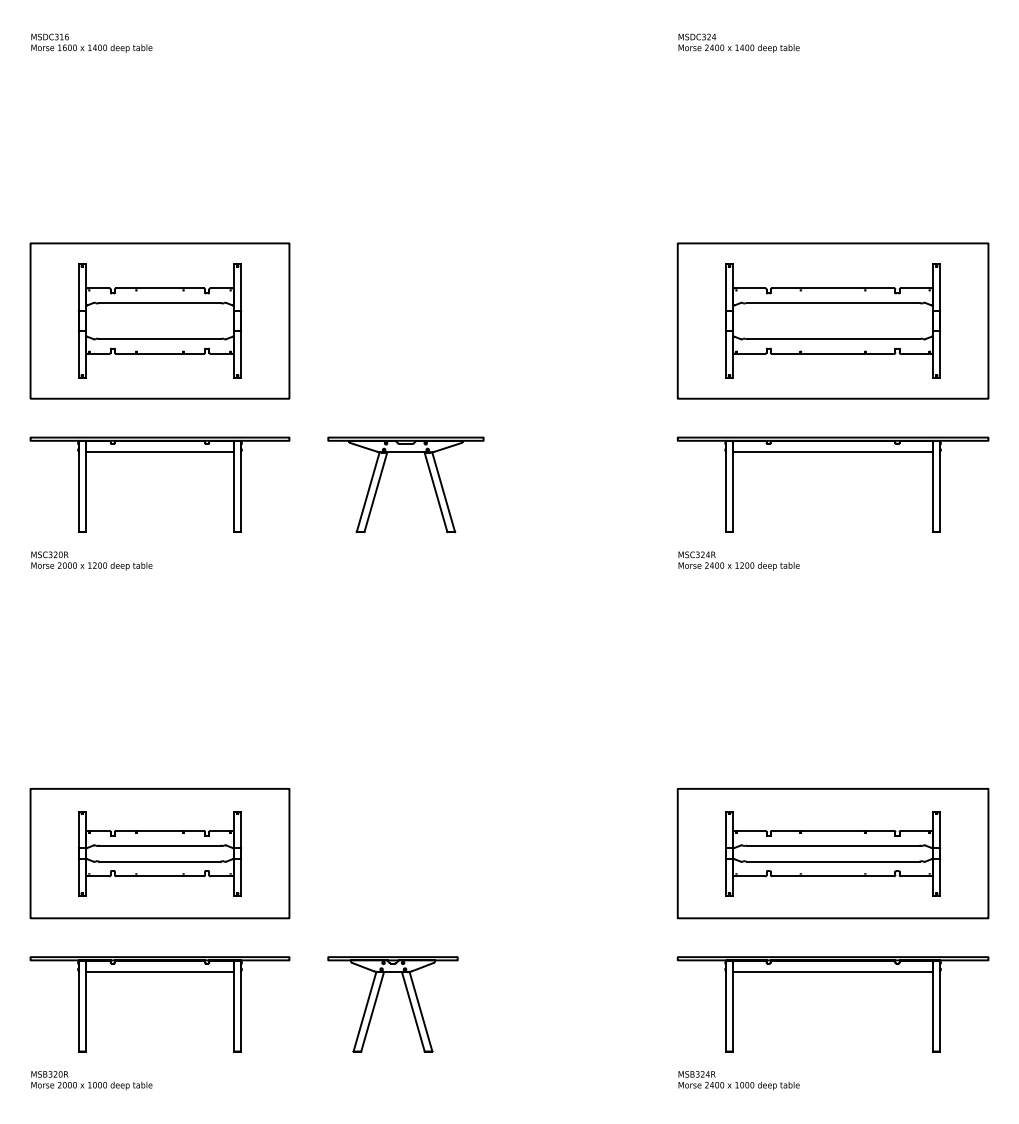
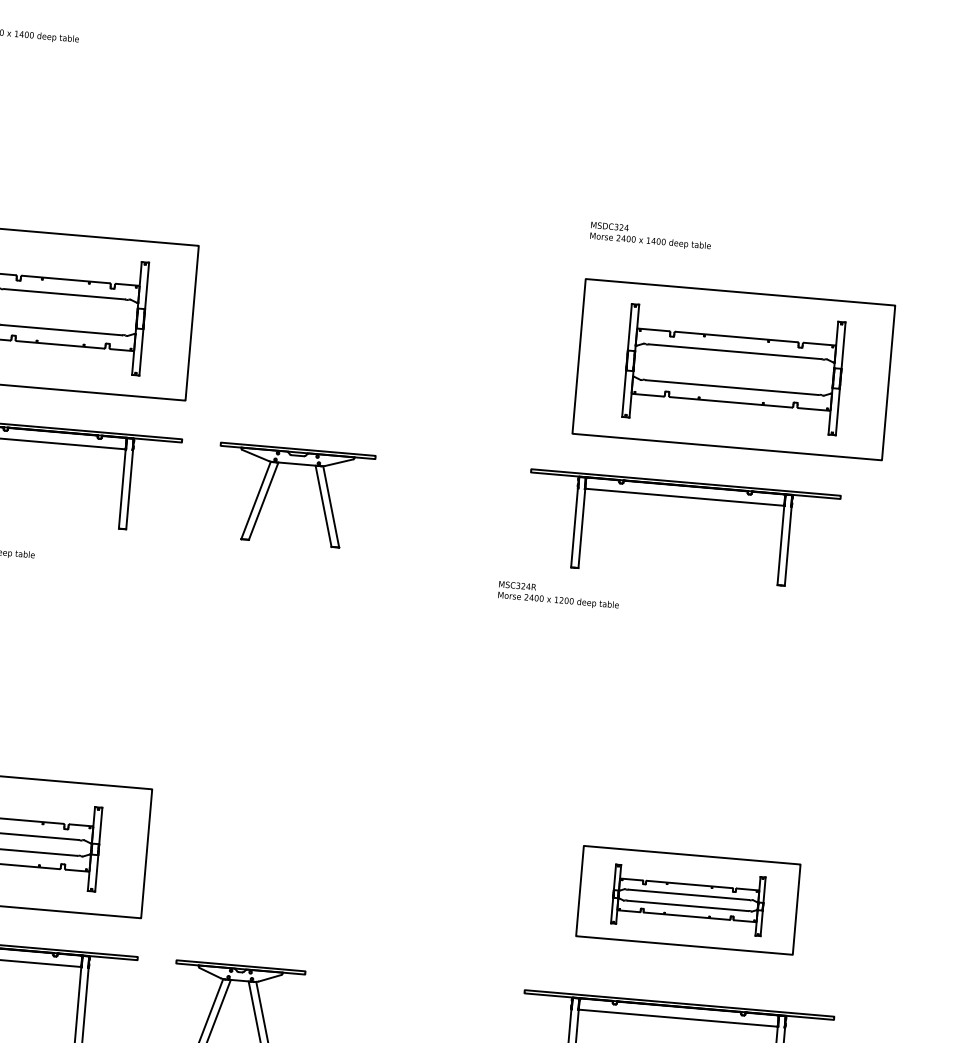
text: (738, 42) -> (650, 235), moved
part: (832, 452) -> (684, 497), moved
text: (738, 560) -> (558, 594), moved
part: (832, 853) -> (687, 900), size x0.7

